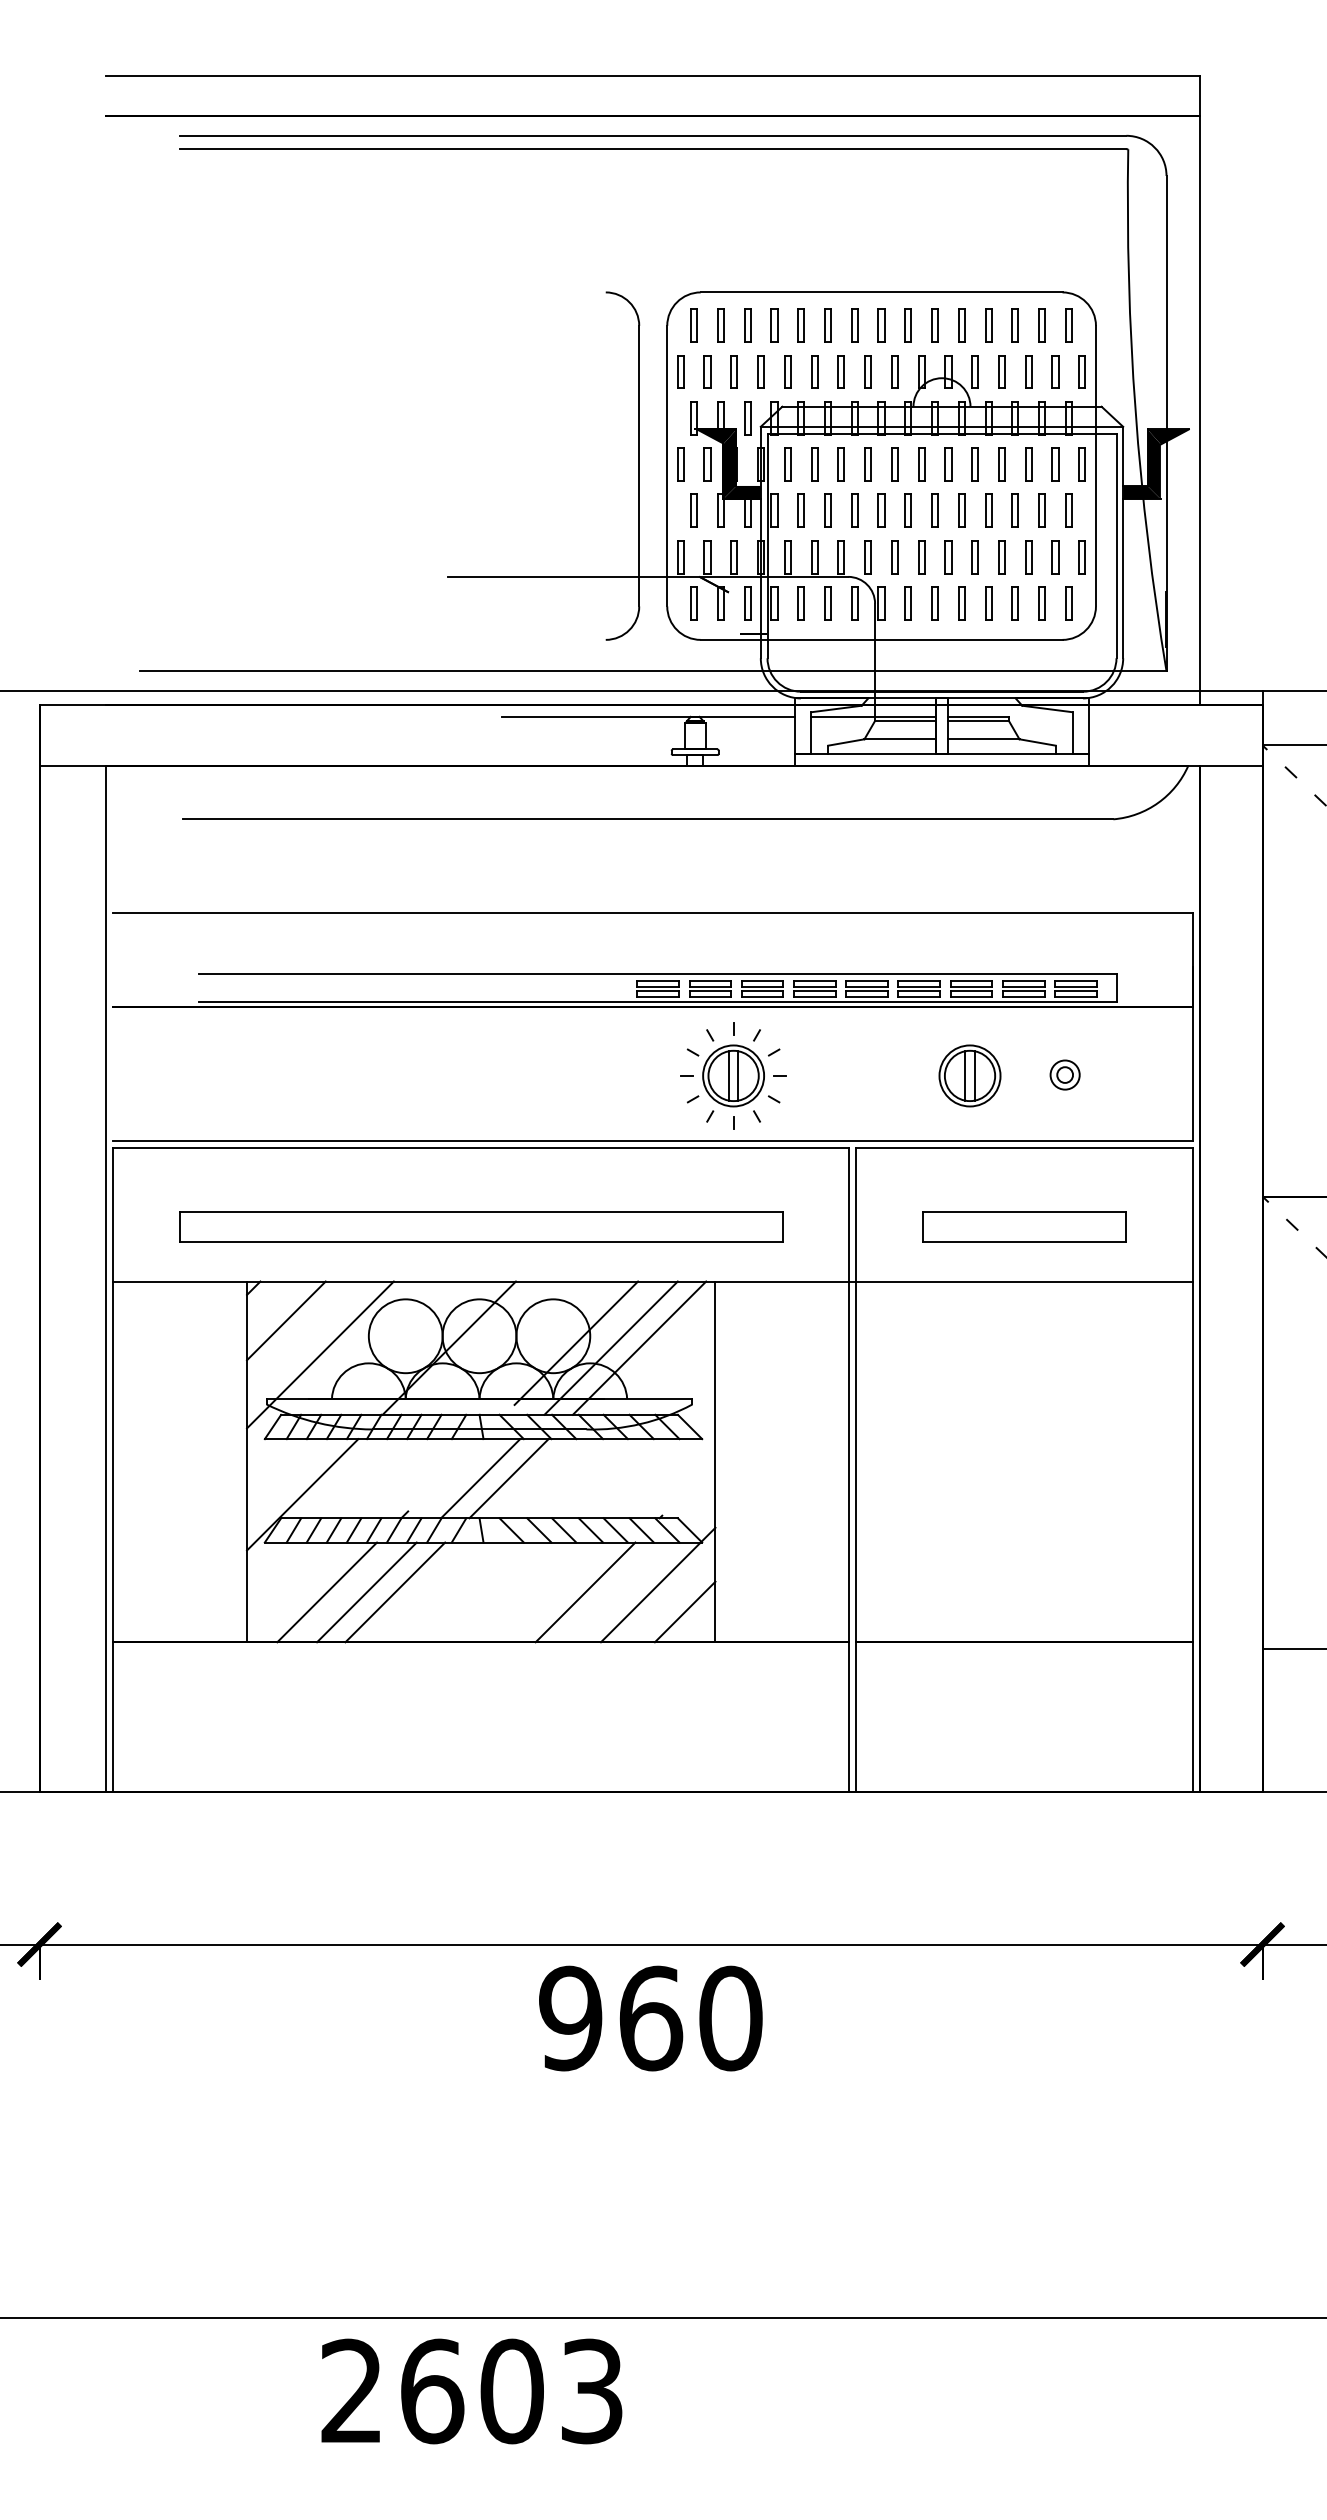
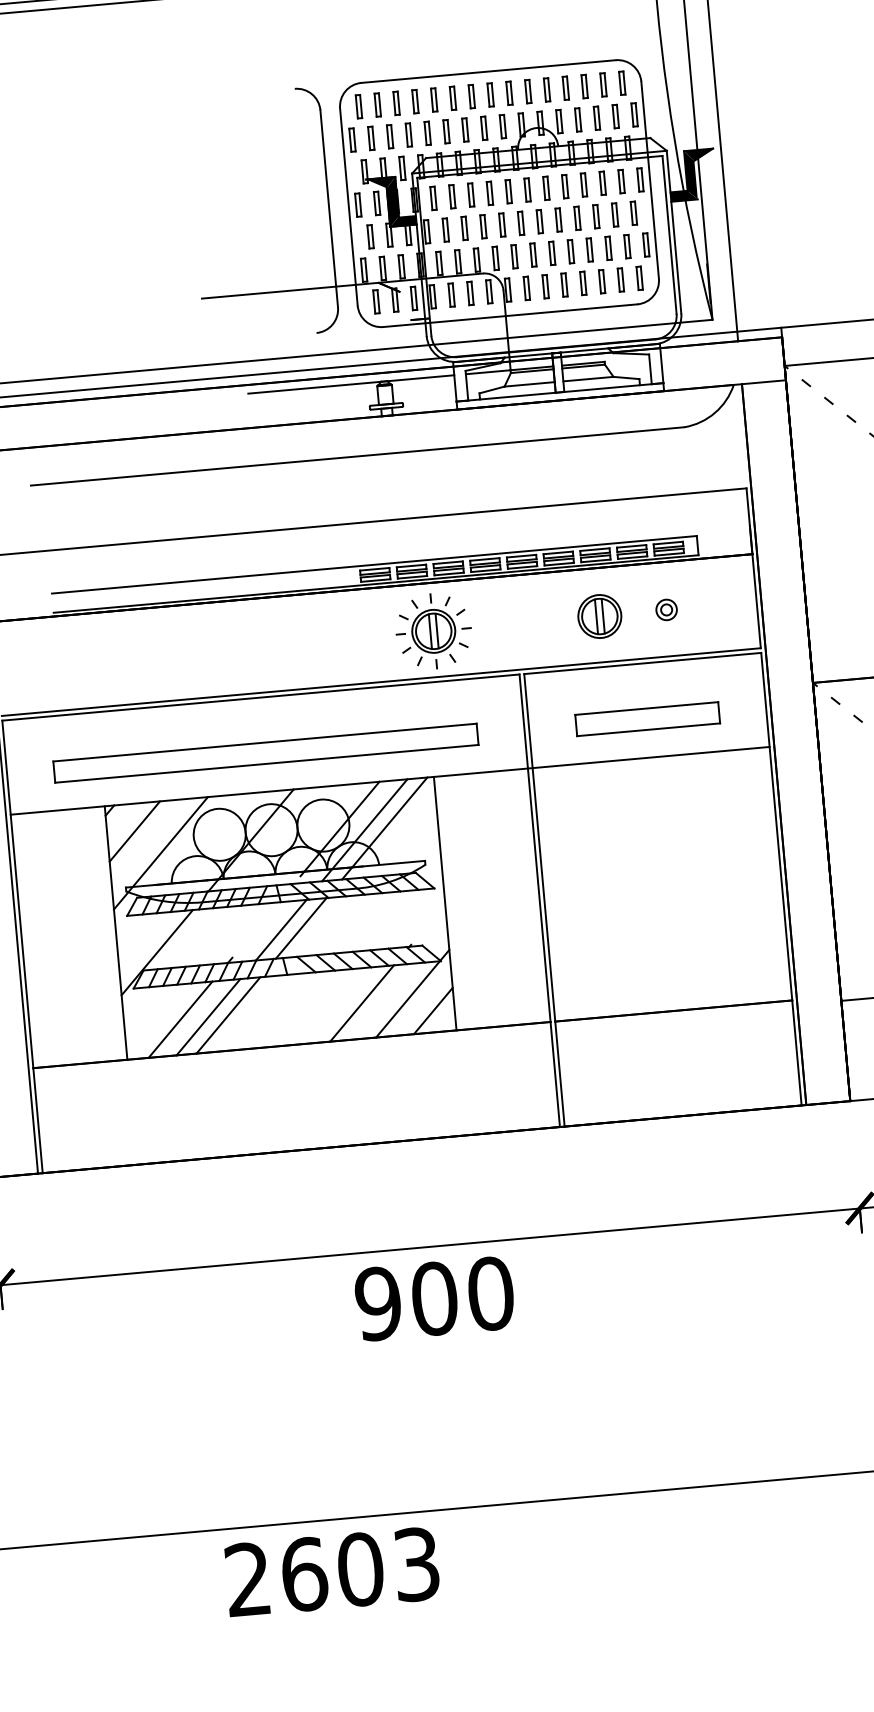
text: (651, 2018) -> (435, 1298), 960 -> 900

